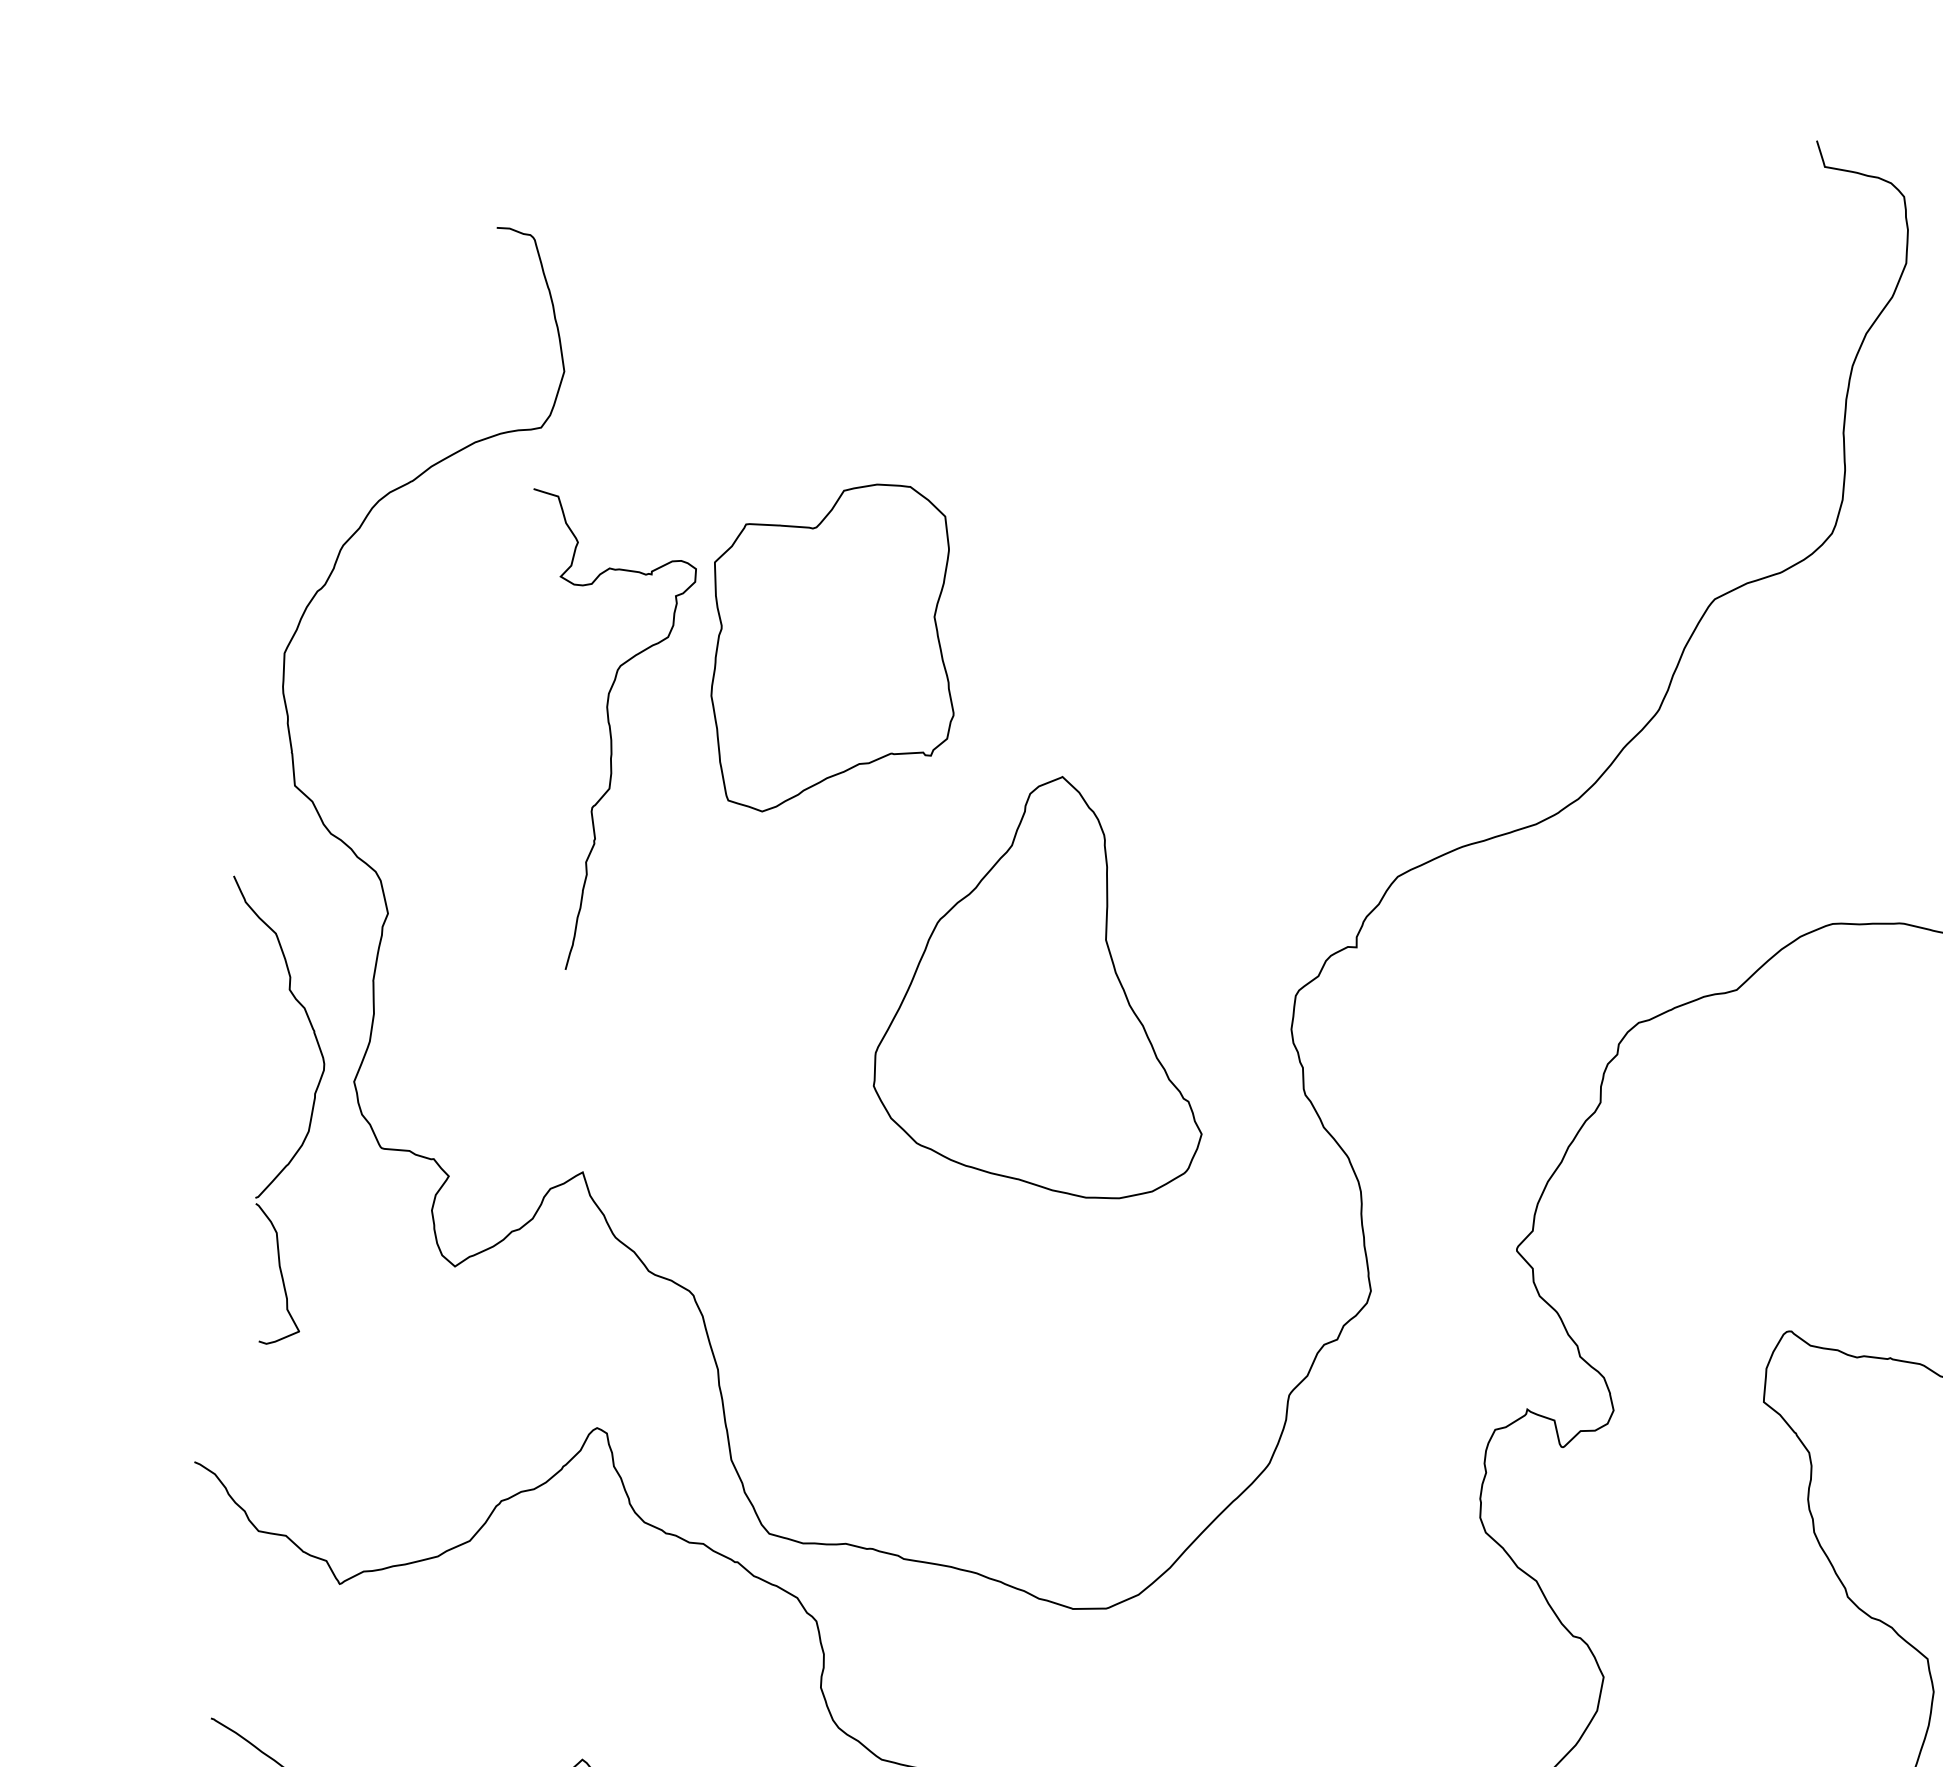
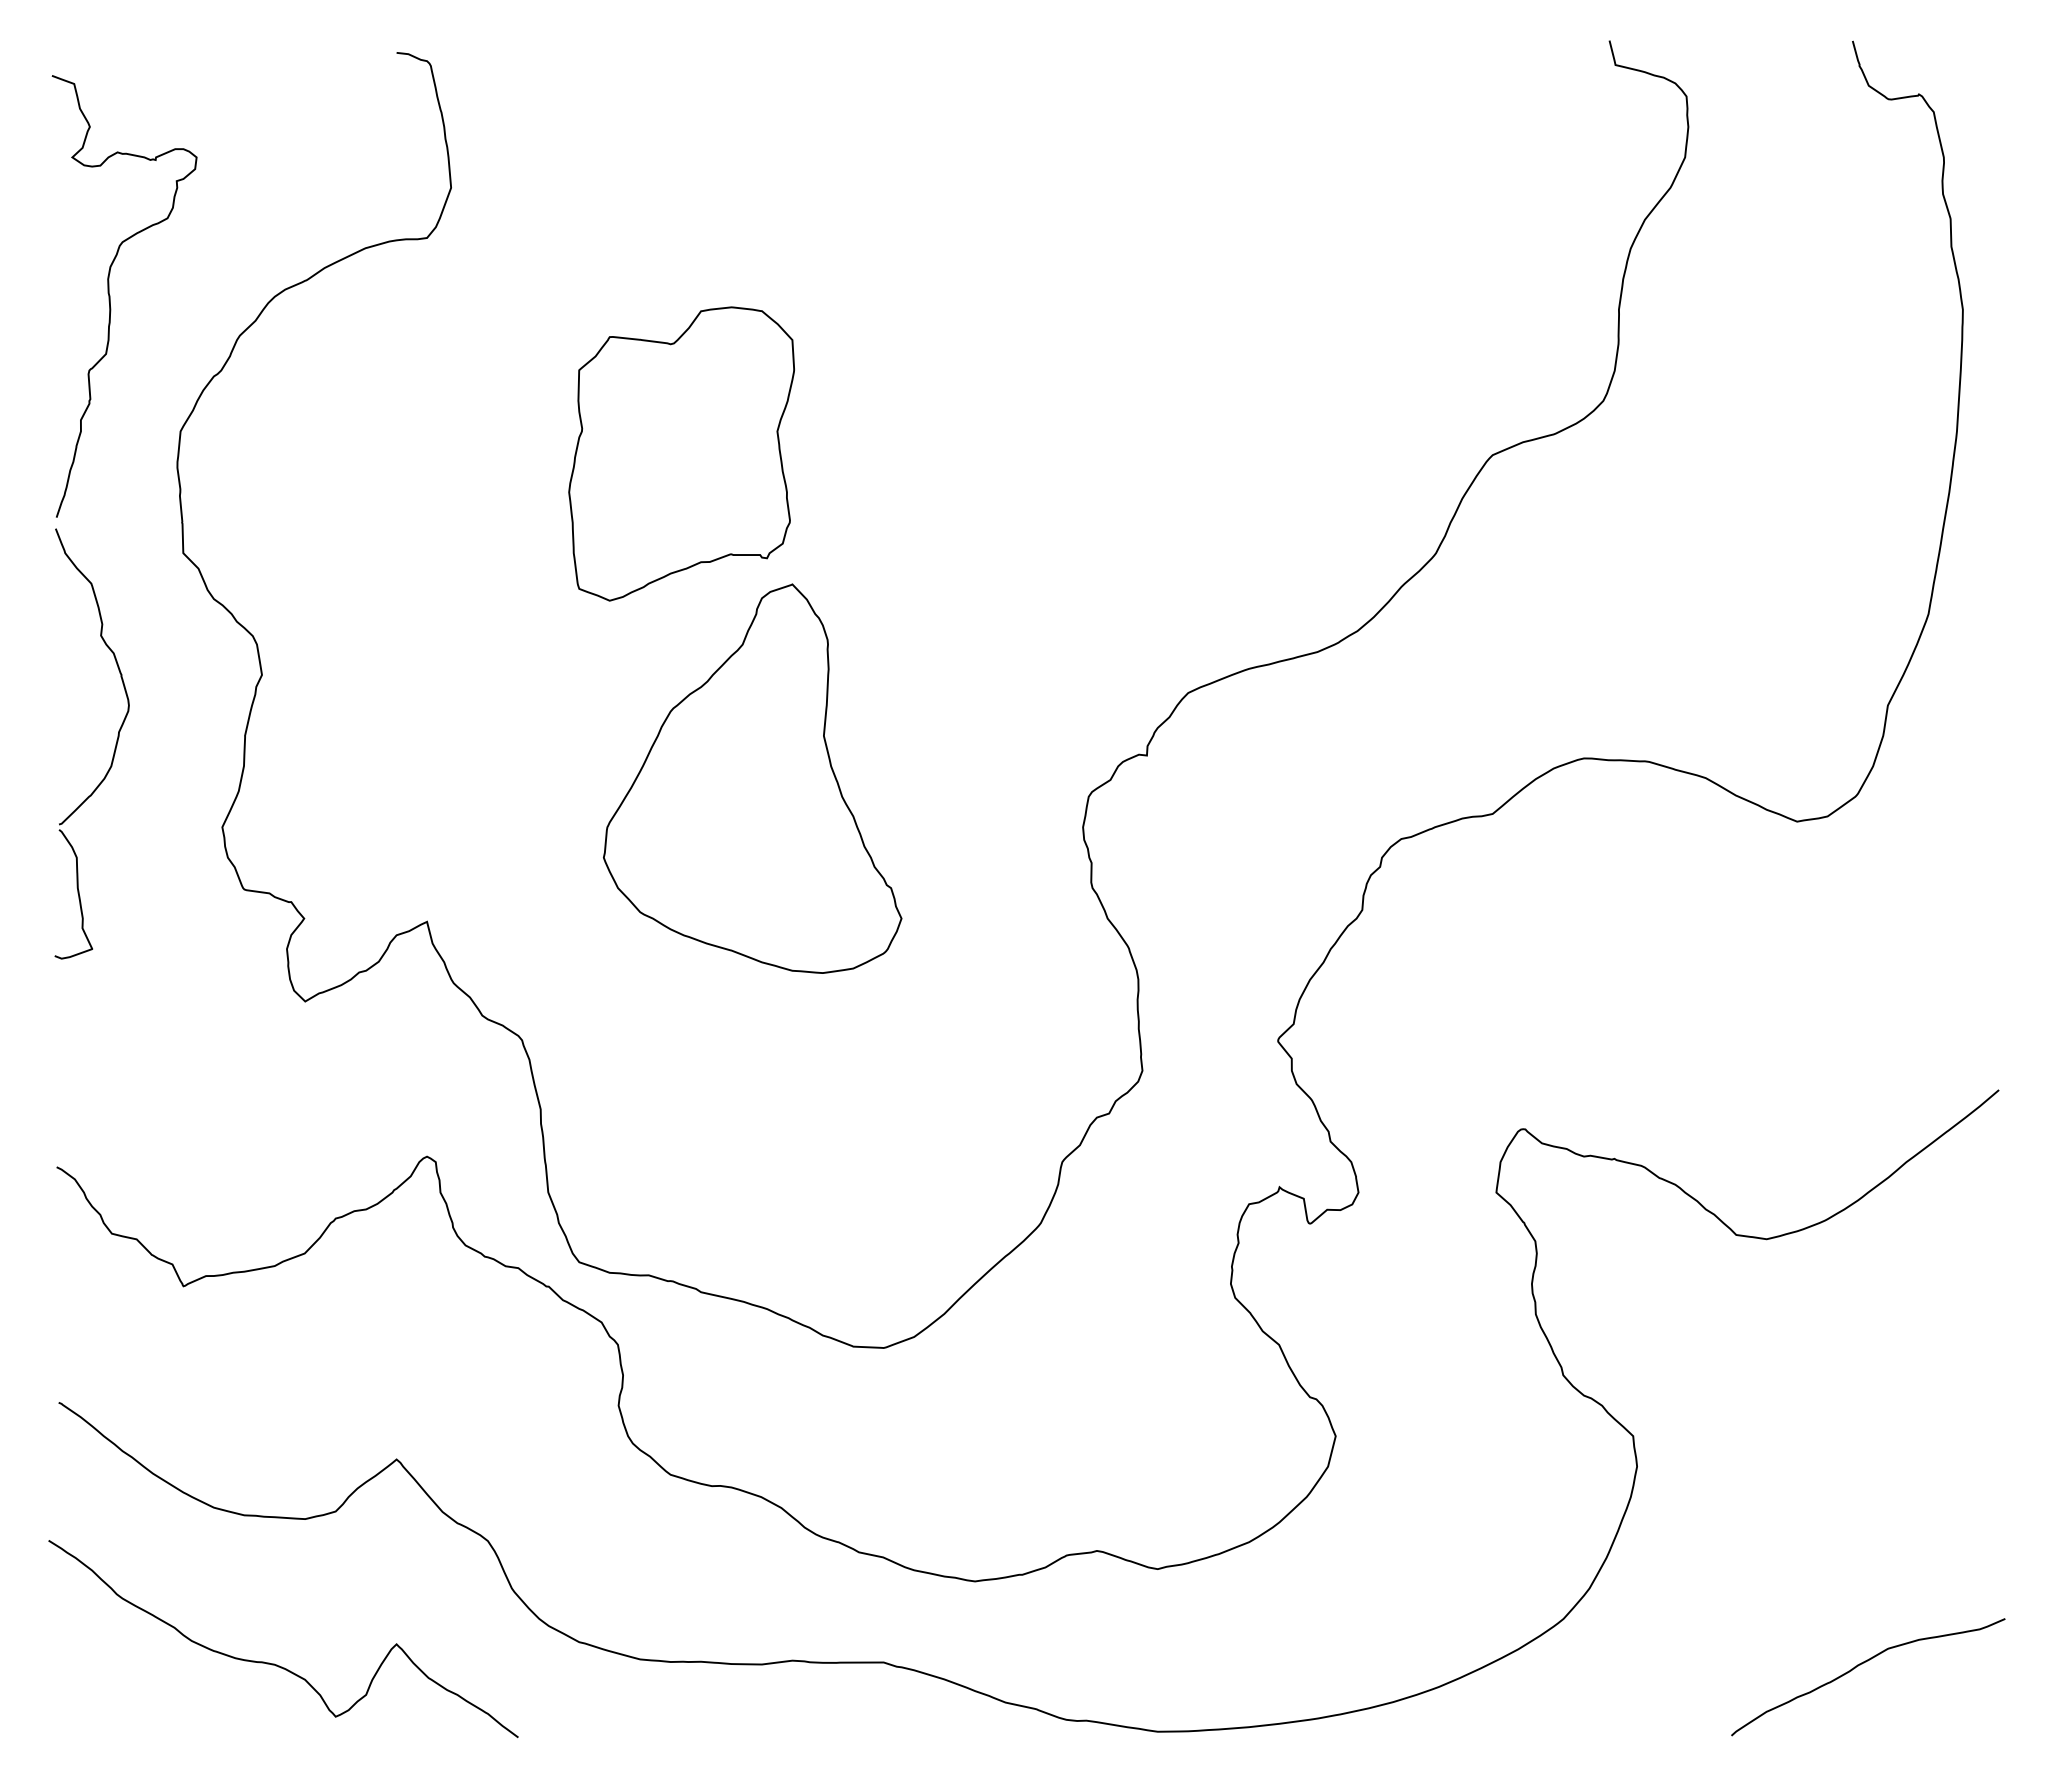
curve: (610, 725) -> (110, 296), moved
part: (1030, 990) -> (752, 778), moved
part: (311, 1111) -> (114, 748), moved

